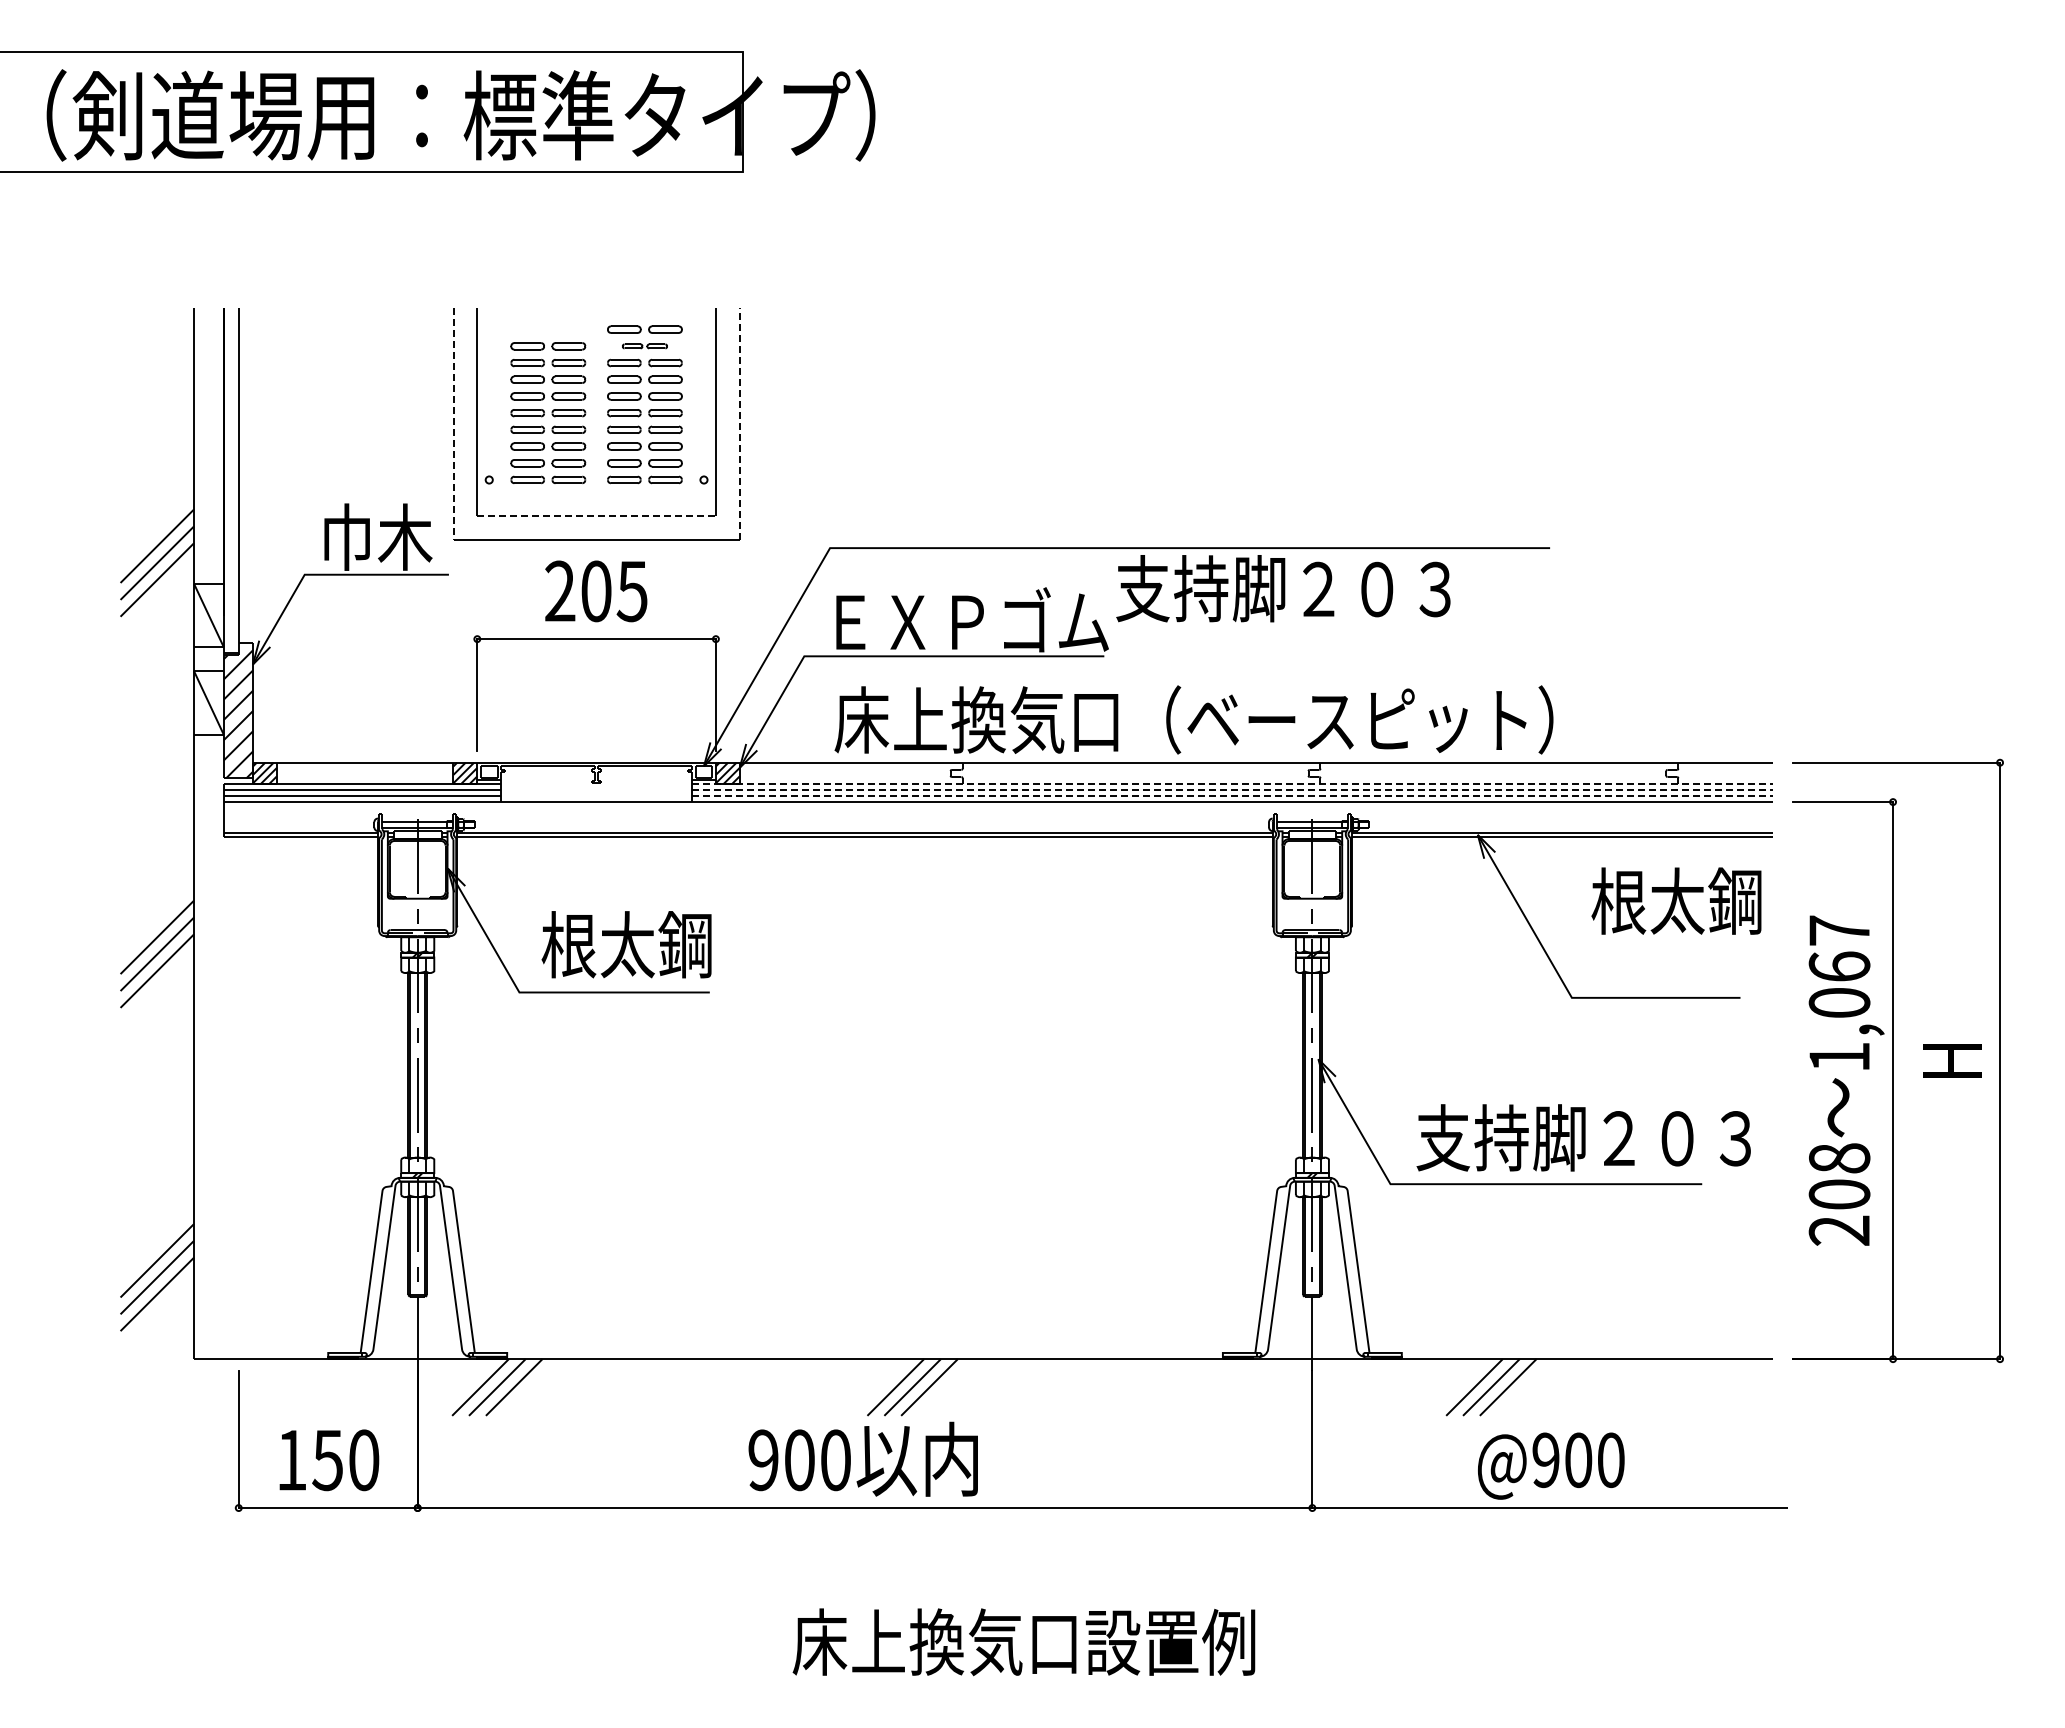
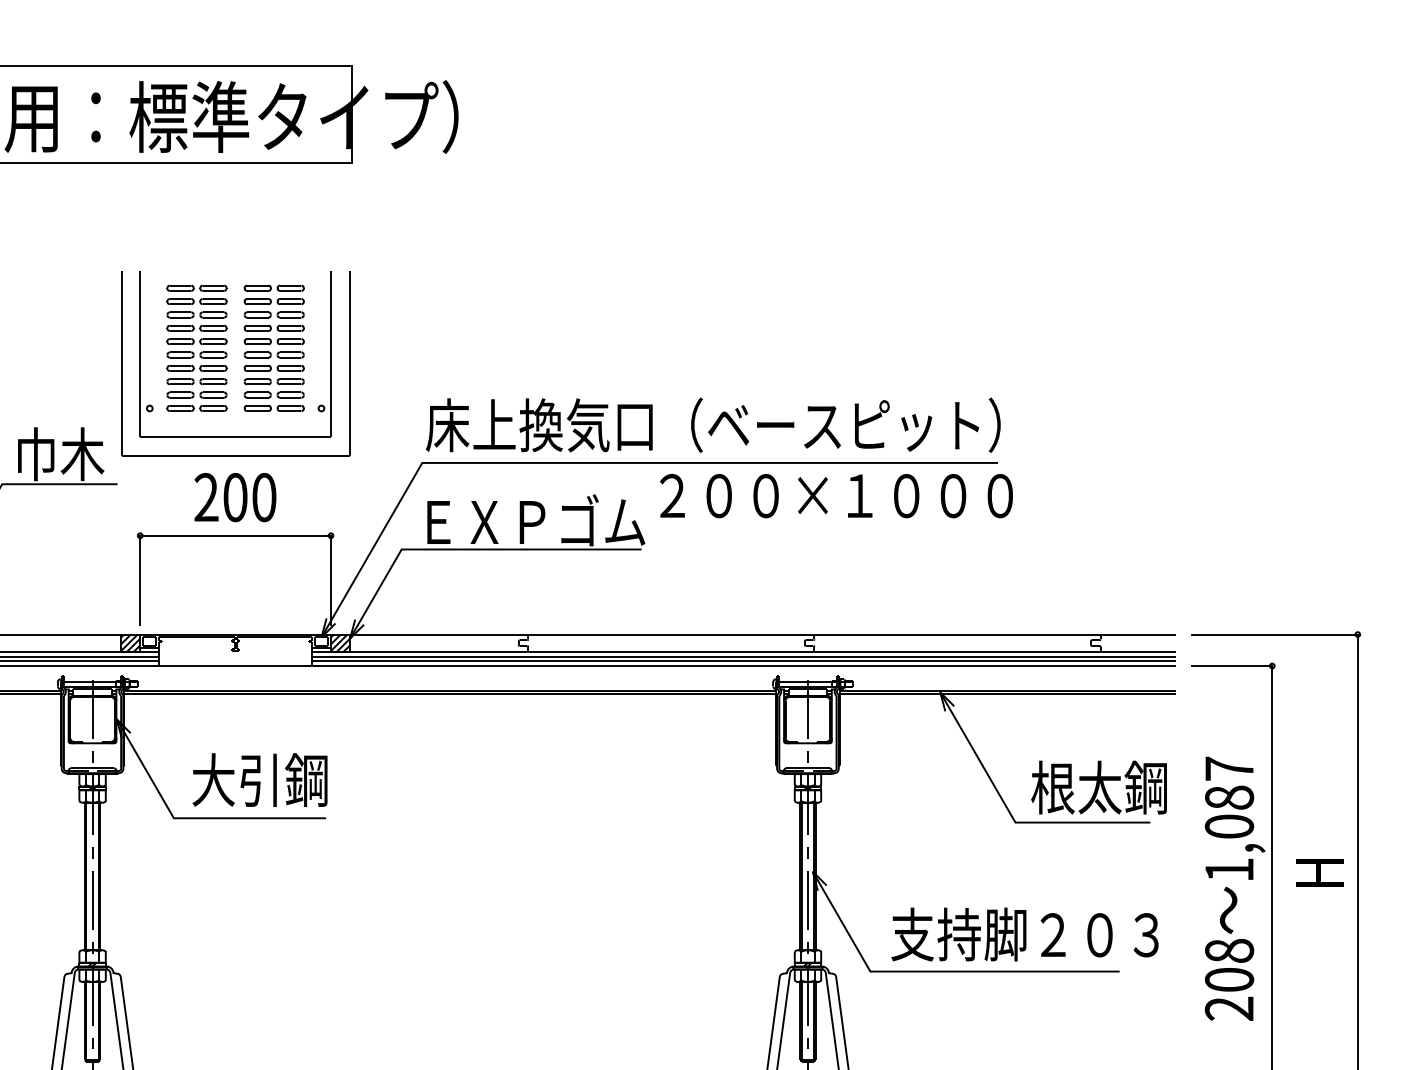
part: (548, 329) -> (197, 288), added
part: (644, 346) -> (273, 301), size x1.67
line: (740, 423) -> (350, 363), dashed -> solid
line: (453, 424) -> (121, 364), dashed -> solid
line: (597, 515) -> (236, 436), dashed -> solid
text: (1342, 588) -> (832, 495), 支持脚２０３ -> ２００×１０００
text: (631, 591) -> (263, 497), 205 -> 200
text: (1193, 719) -> (712, 424), moved
line: (1233, 784) -> (744, 651), dashed -> solid
line: (1233, 790) -> (744, 656), dashed -> solid
line: (1233, 796) -> (744, 661), dashed -> solid
text: (1676, 900) -> (1099, 787), moved
text: (597, 944) -> (236, 779), 根太鋼 -> 大引鋼
text: (1839, 966) -> (1229, 797), 1,067 -> 1,087

